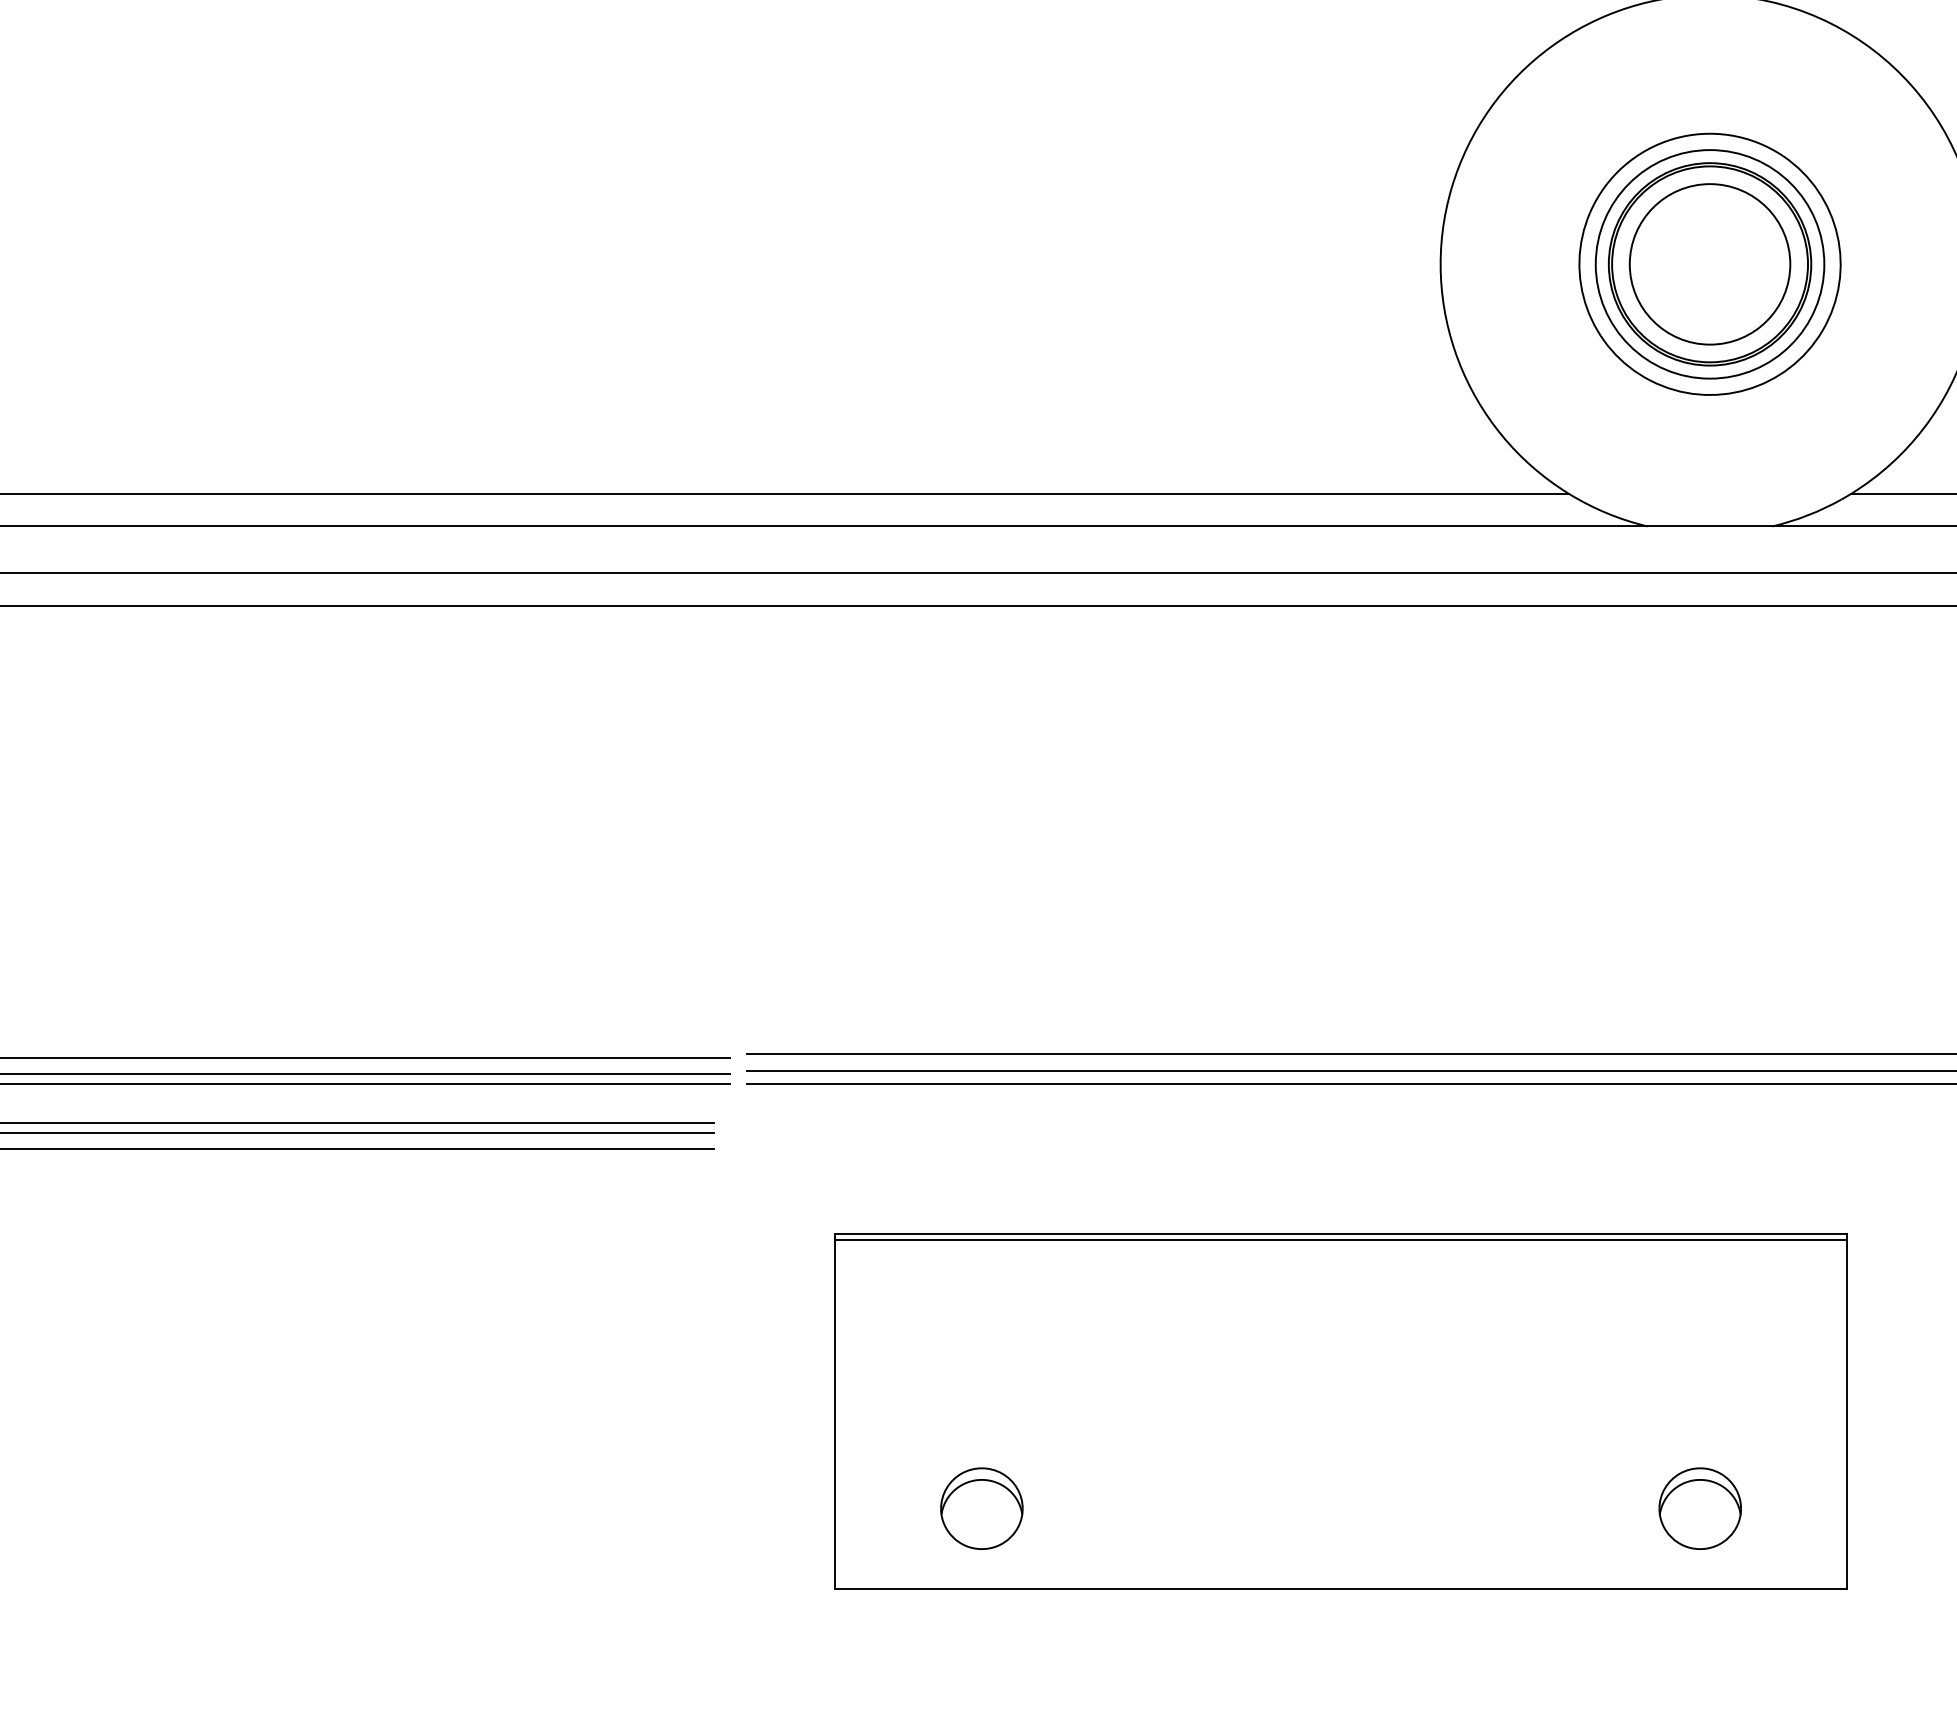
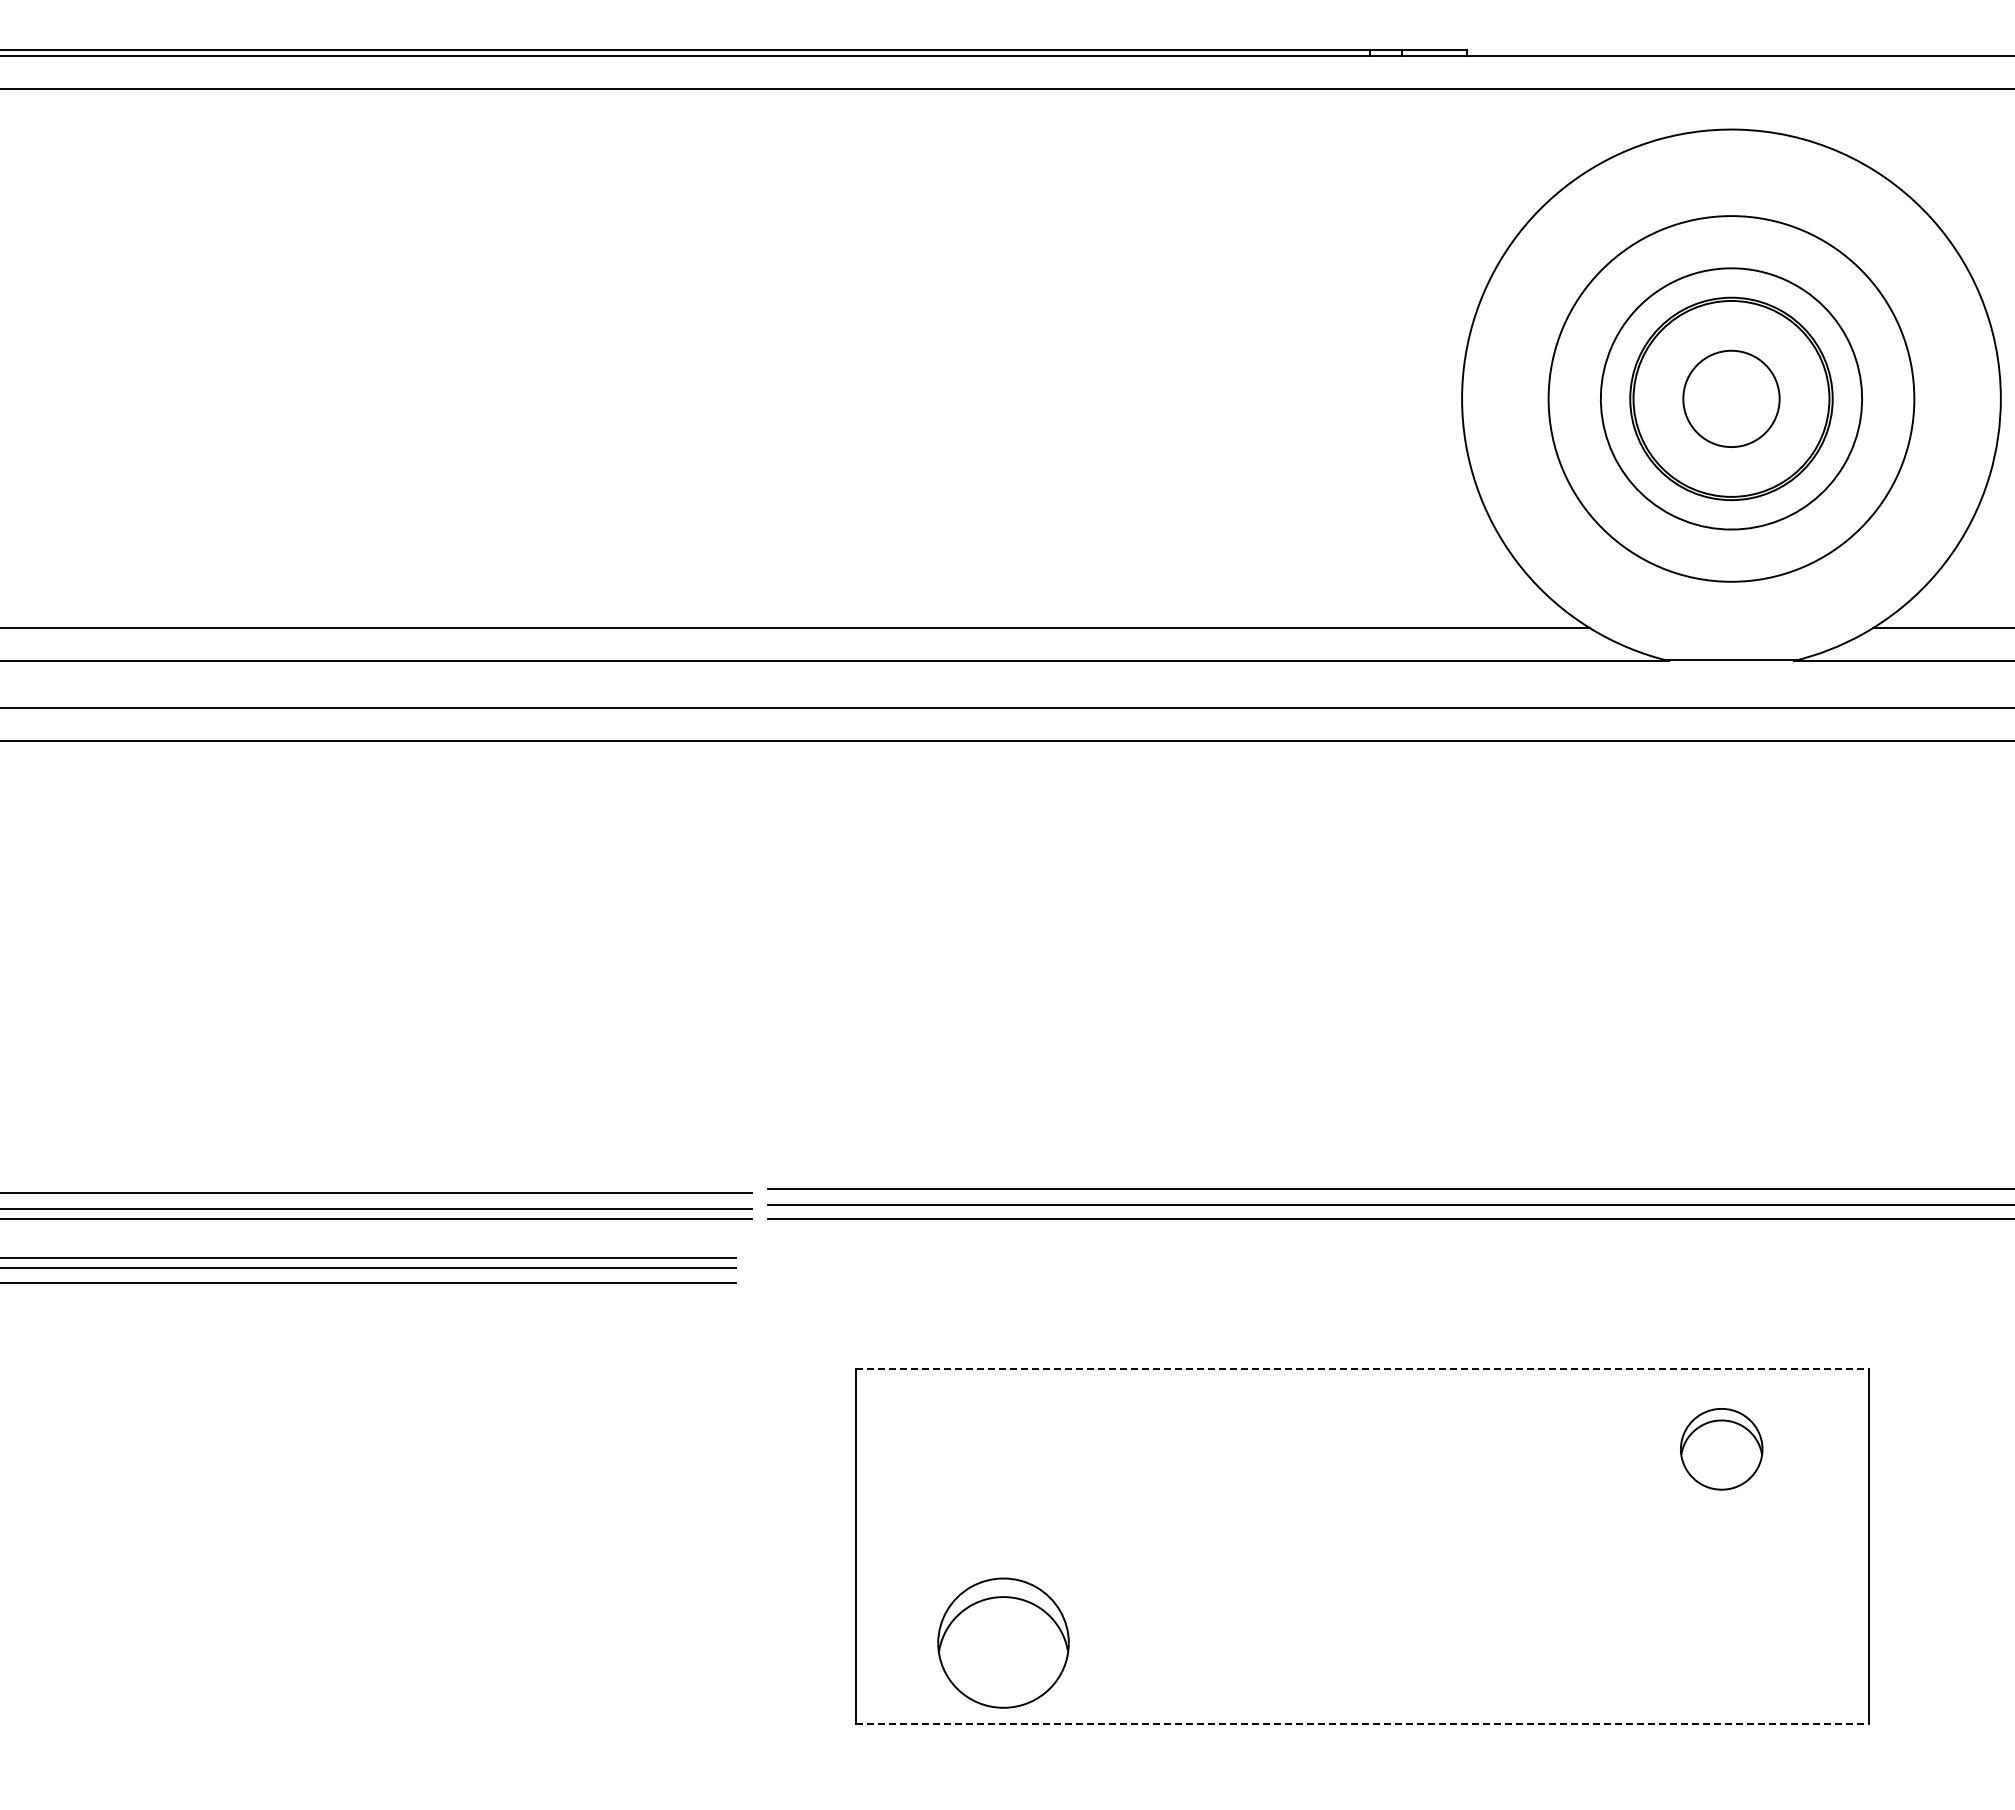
circle: (1710, 263) -> (1731, 398), size x0.6
circle: (1710, 263) -> (1731, 398), size x1.6
line: (1342, 1233) -> (1363, 1368), solid -> dashed
line: (1341, 1239) -> (1362, 1374), removed
part: (981, 1508) -> (1002, 1643), size x1.6
part: (1700, 1508) -> (1721, 1449), moved
line: (1342, 1589) -> (1363, 1724), solid -> dashed

